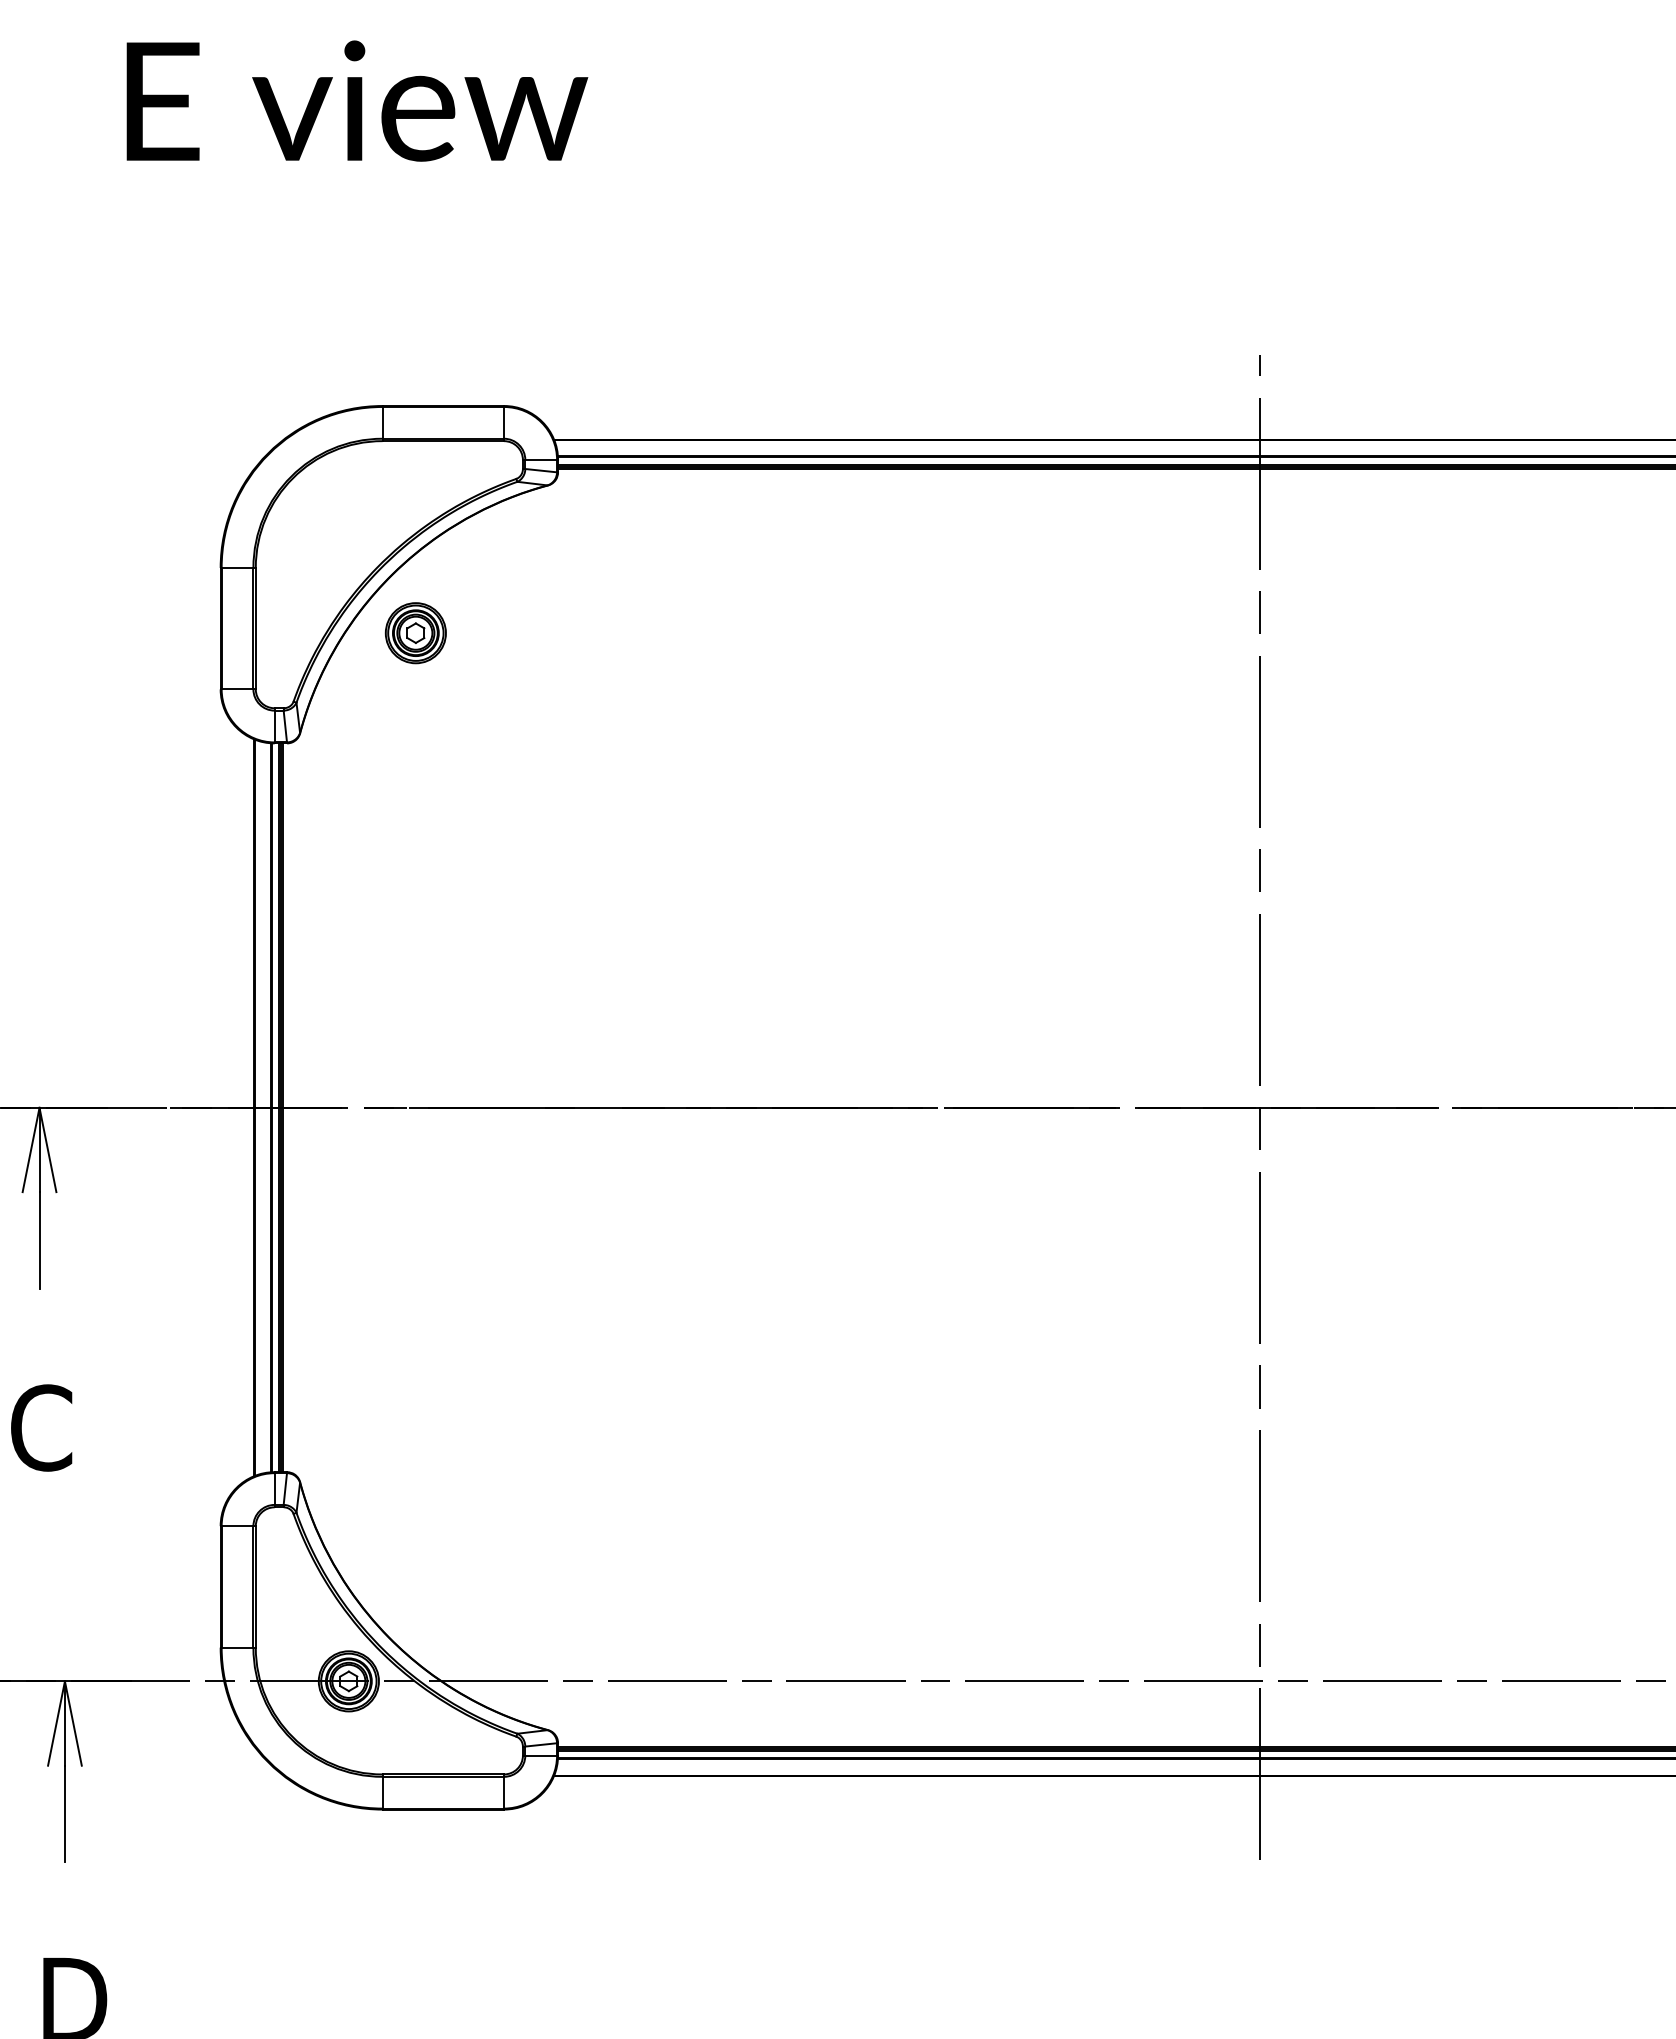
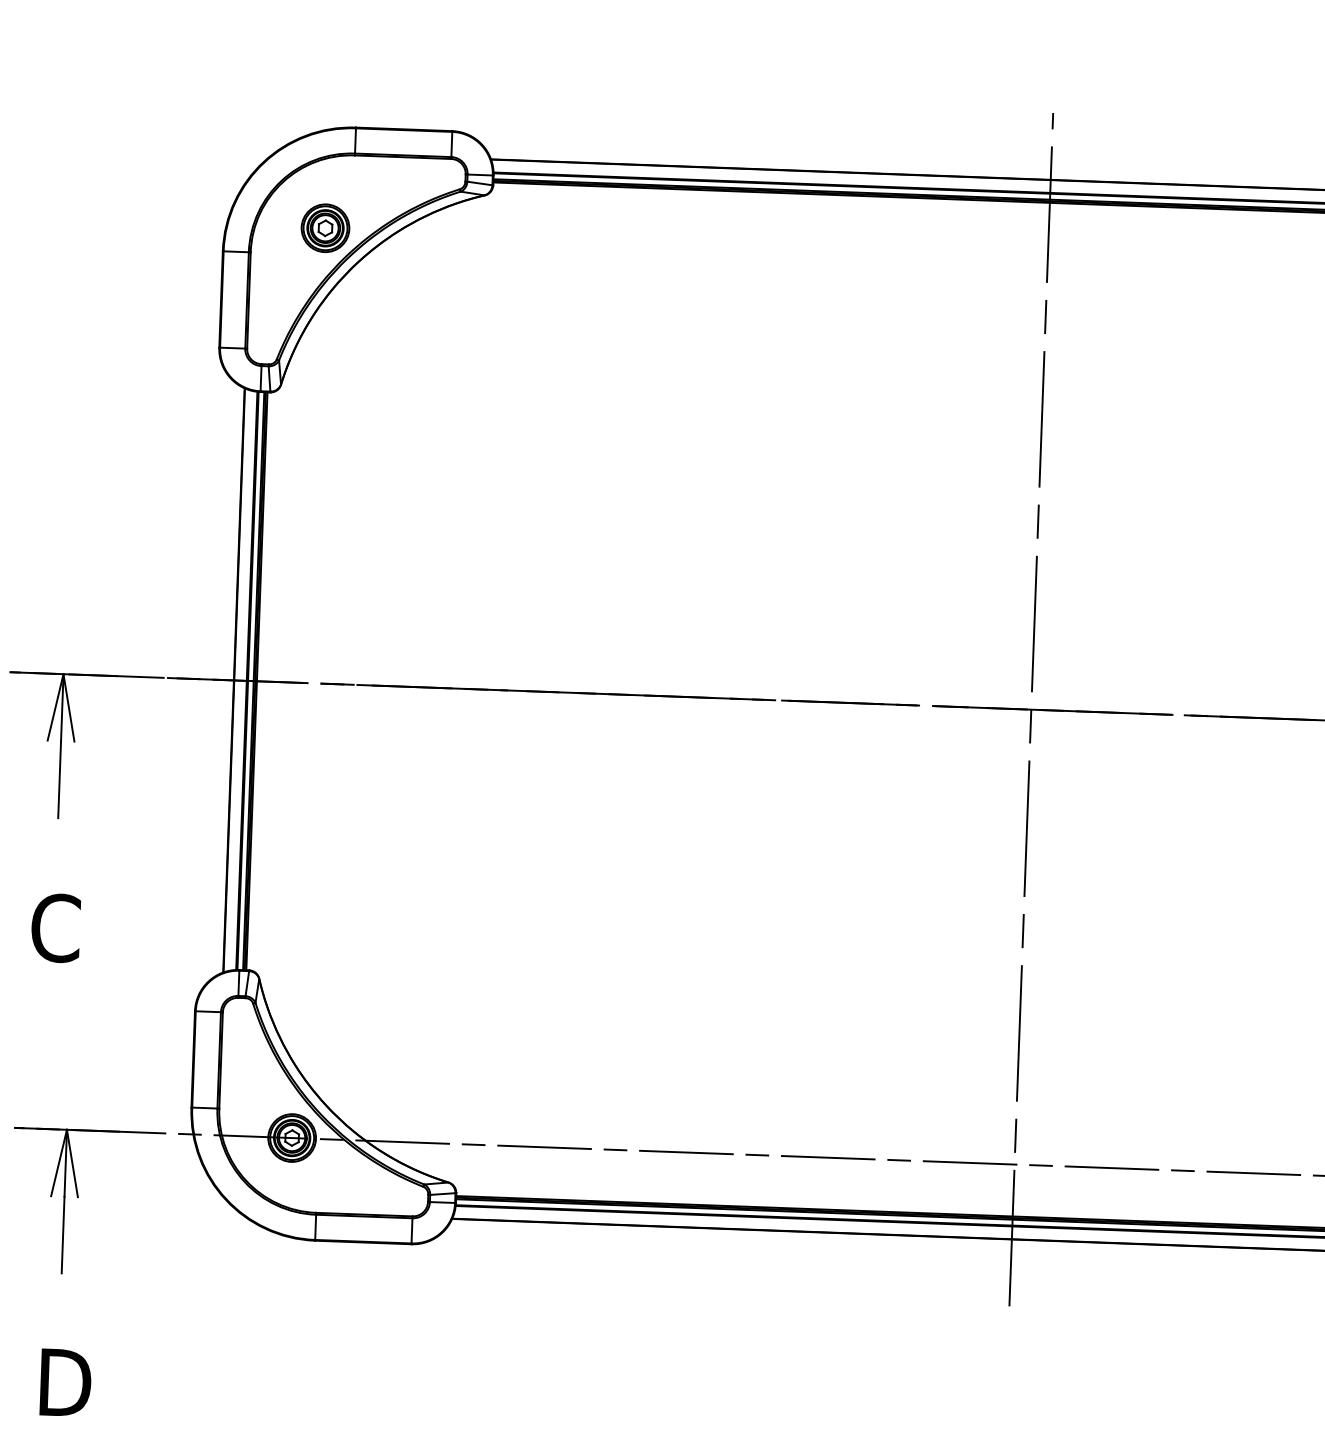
part: (415, 633) -> (325, 228), moved

